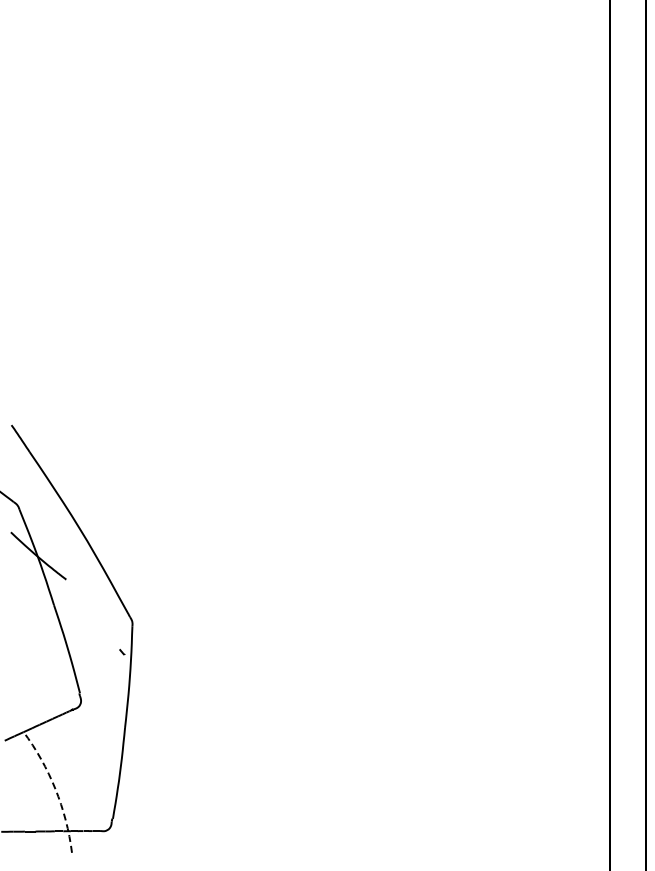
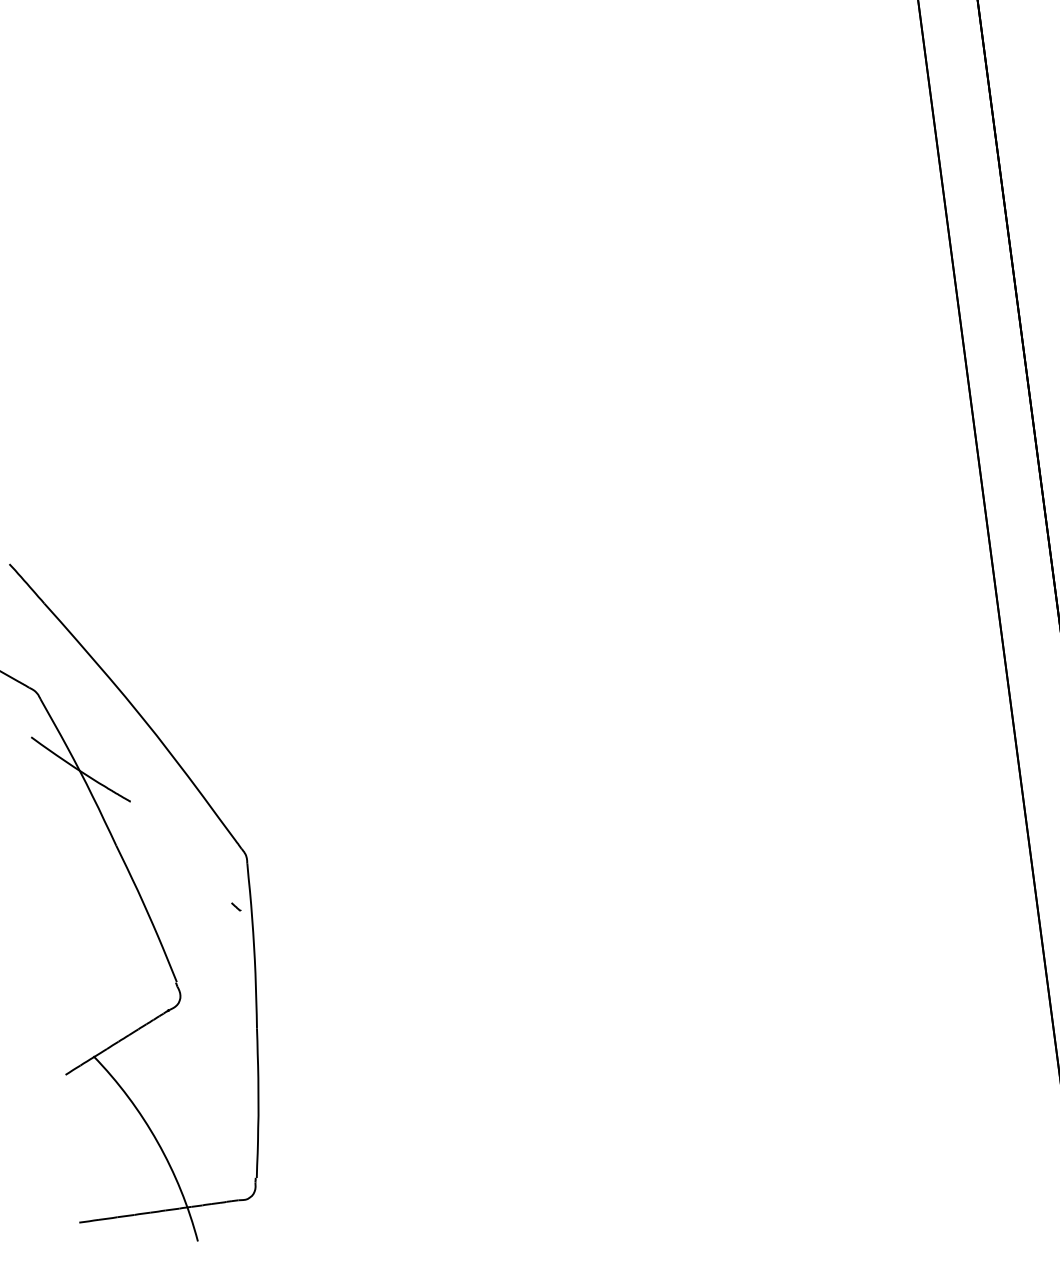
arc: (55, 789) -> (157, 1142), dashed -> solid

